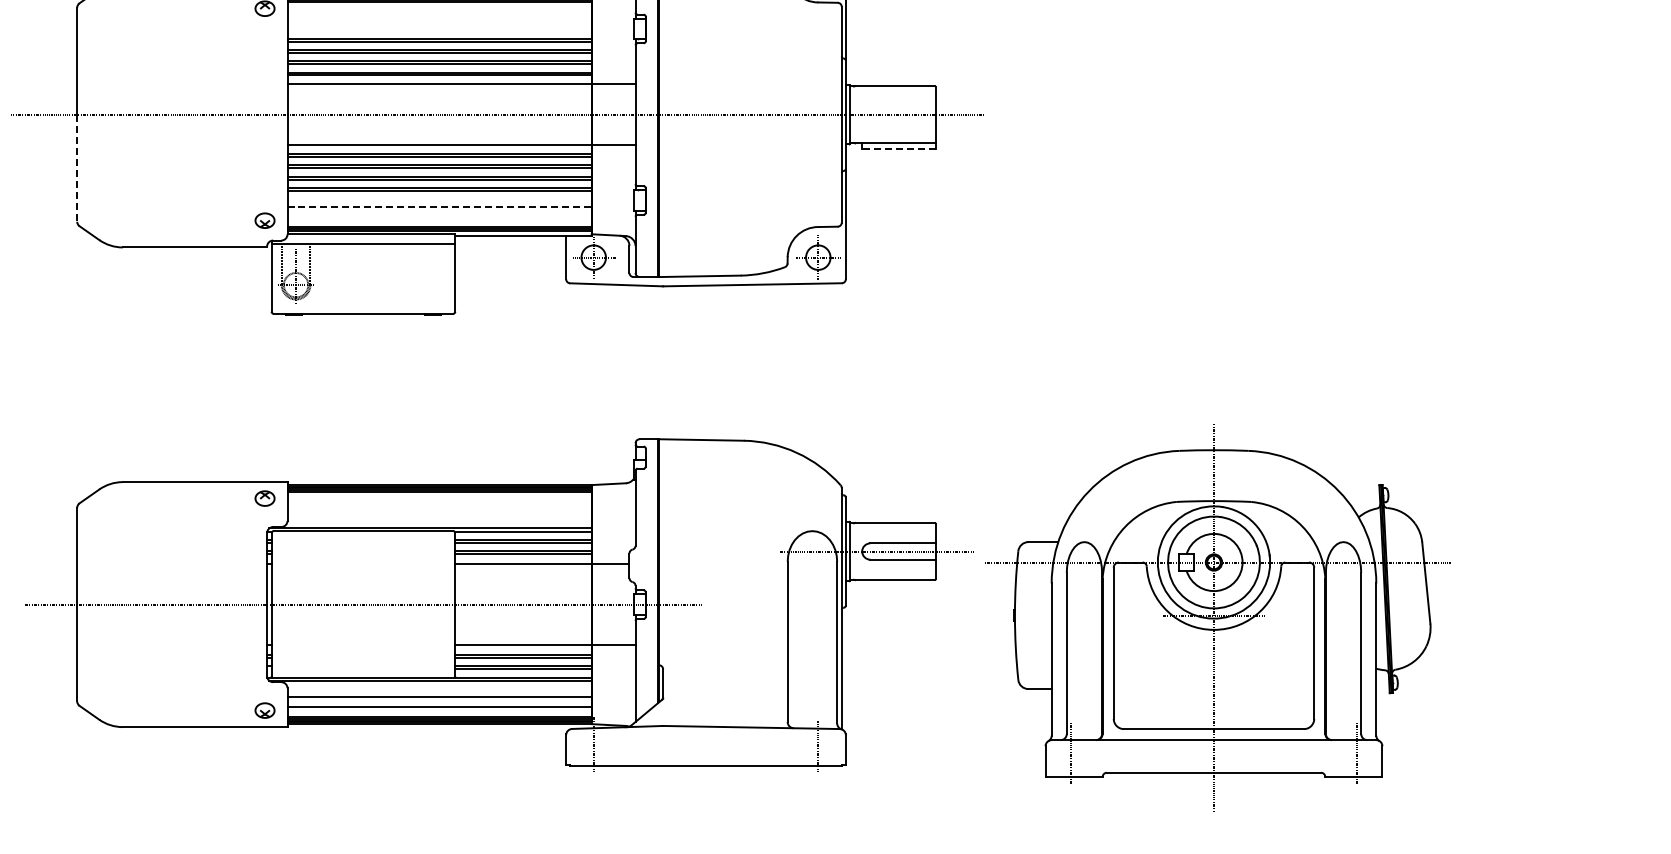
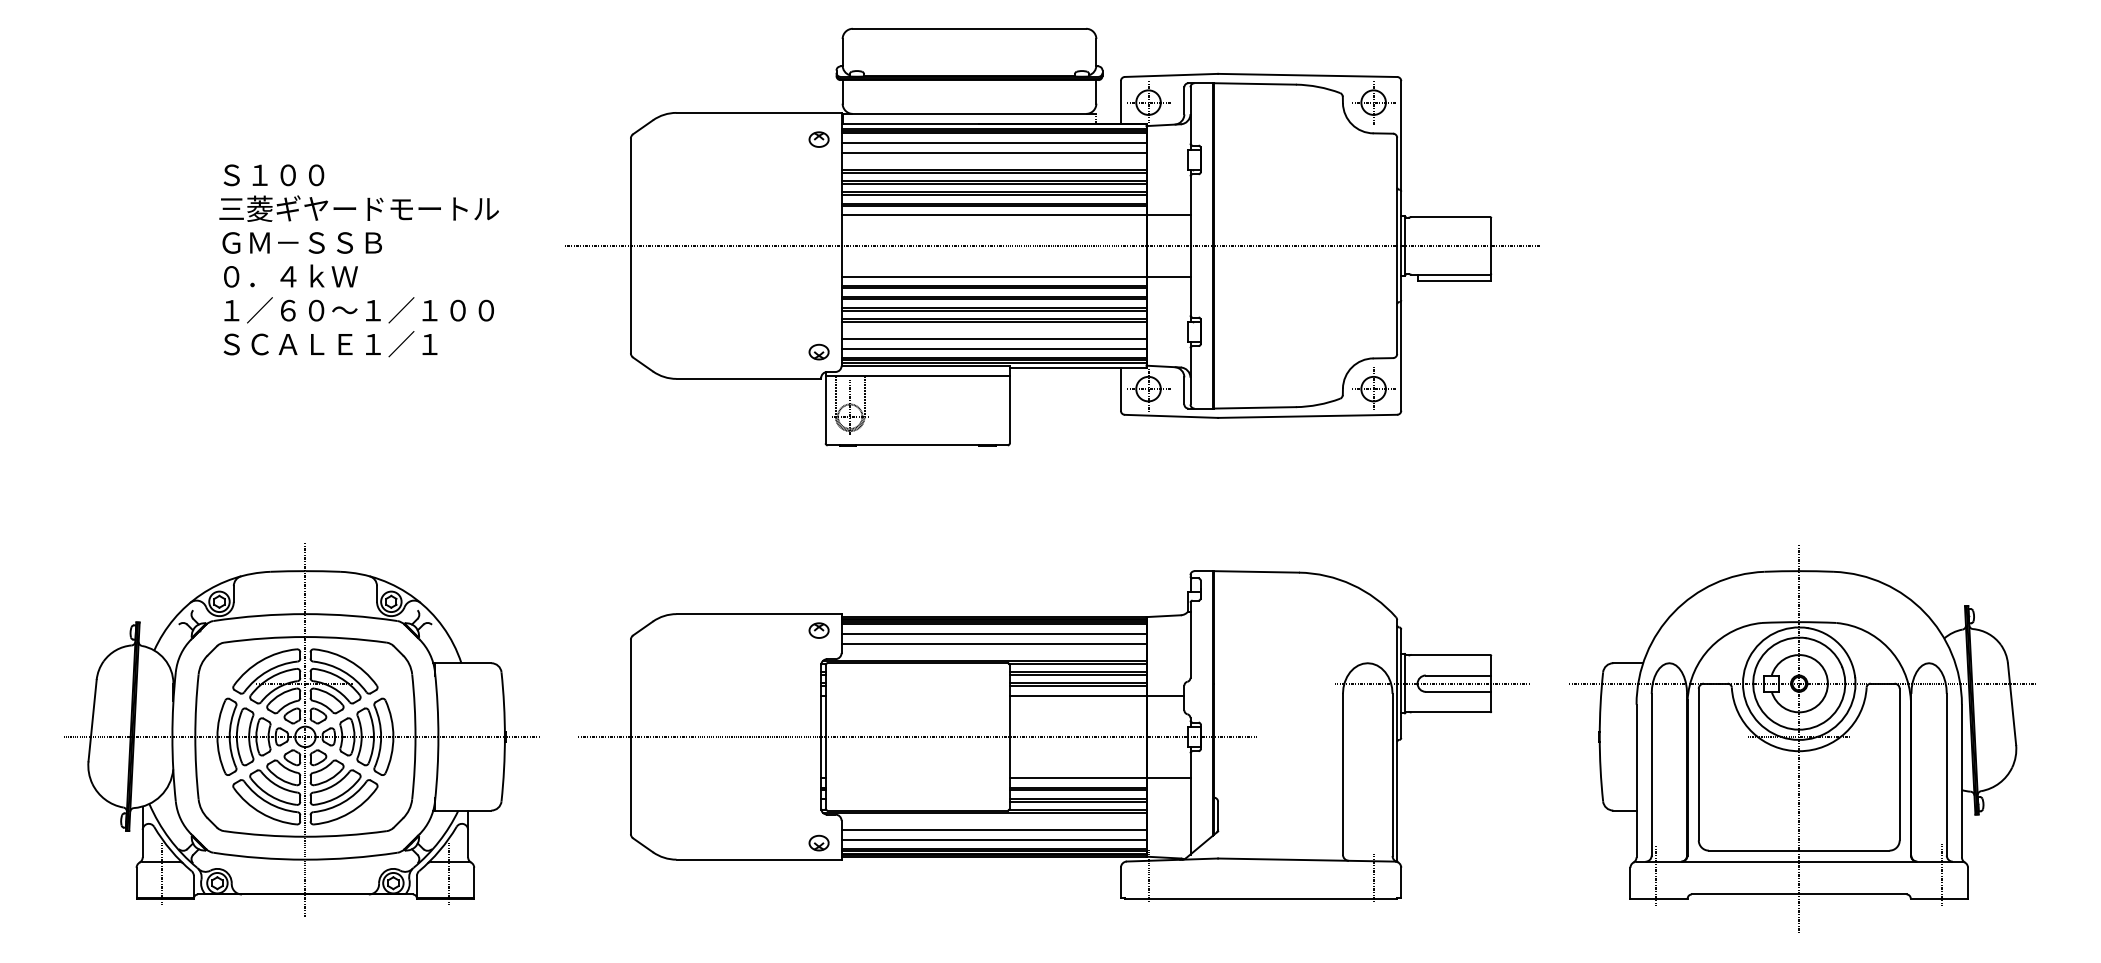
line: (439, 11) -> (993, 142), added
line: (439, 22) -> (993, 153), added
line: (898, 149) -> (1454, 280), dashed -> solid
line: (76, 168) -> (630, 299), dashed -> solid
line: (440, 207) -> (994, 338), dashed -> solid
line: (439, 217) -> (993, 348), added
line: (439, 501) -> (993, 633), added
line: (439, 512) -> (993, 644), added
part: (1217, 617) -> (1802, 738), moved

